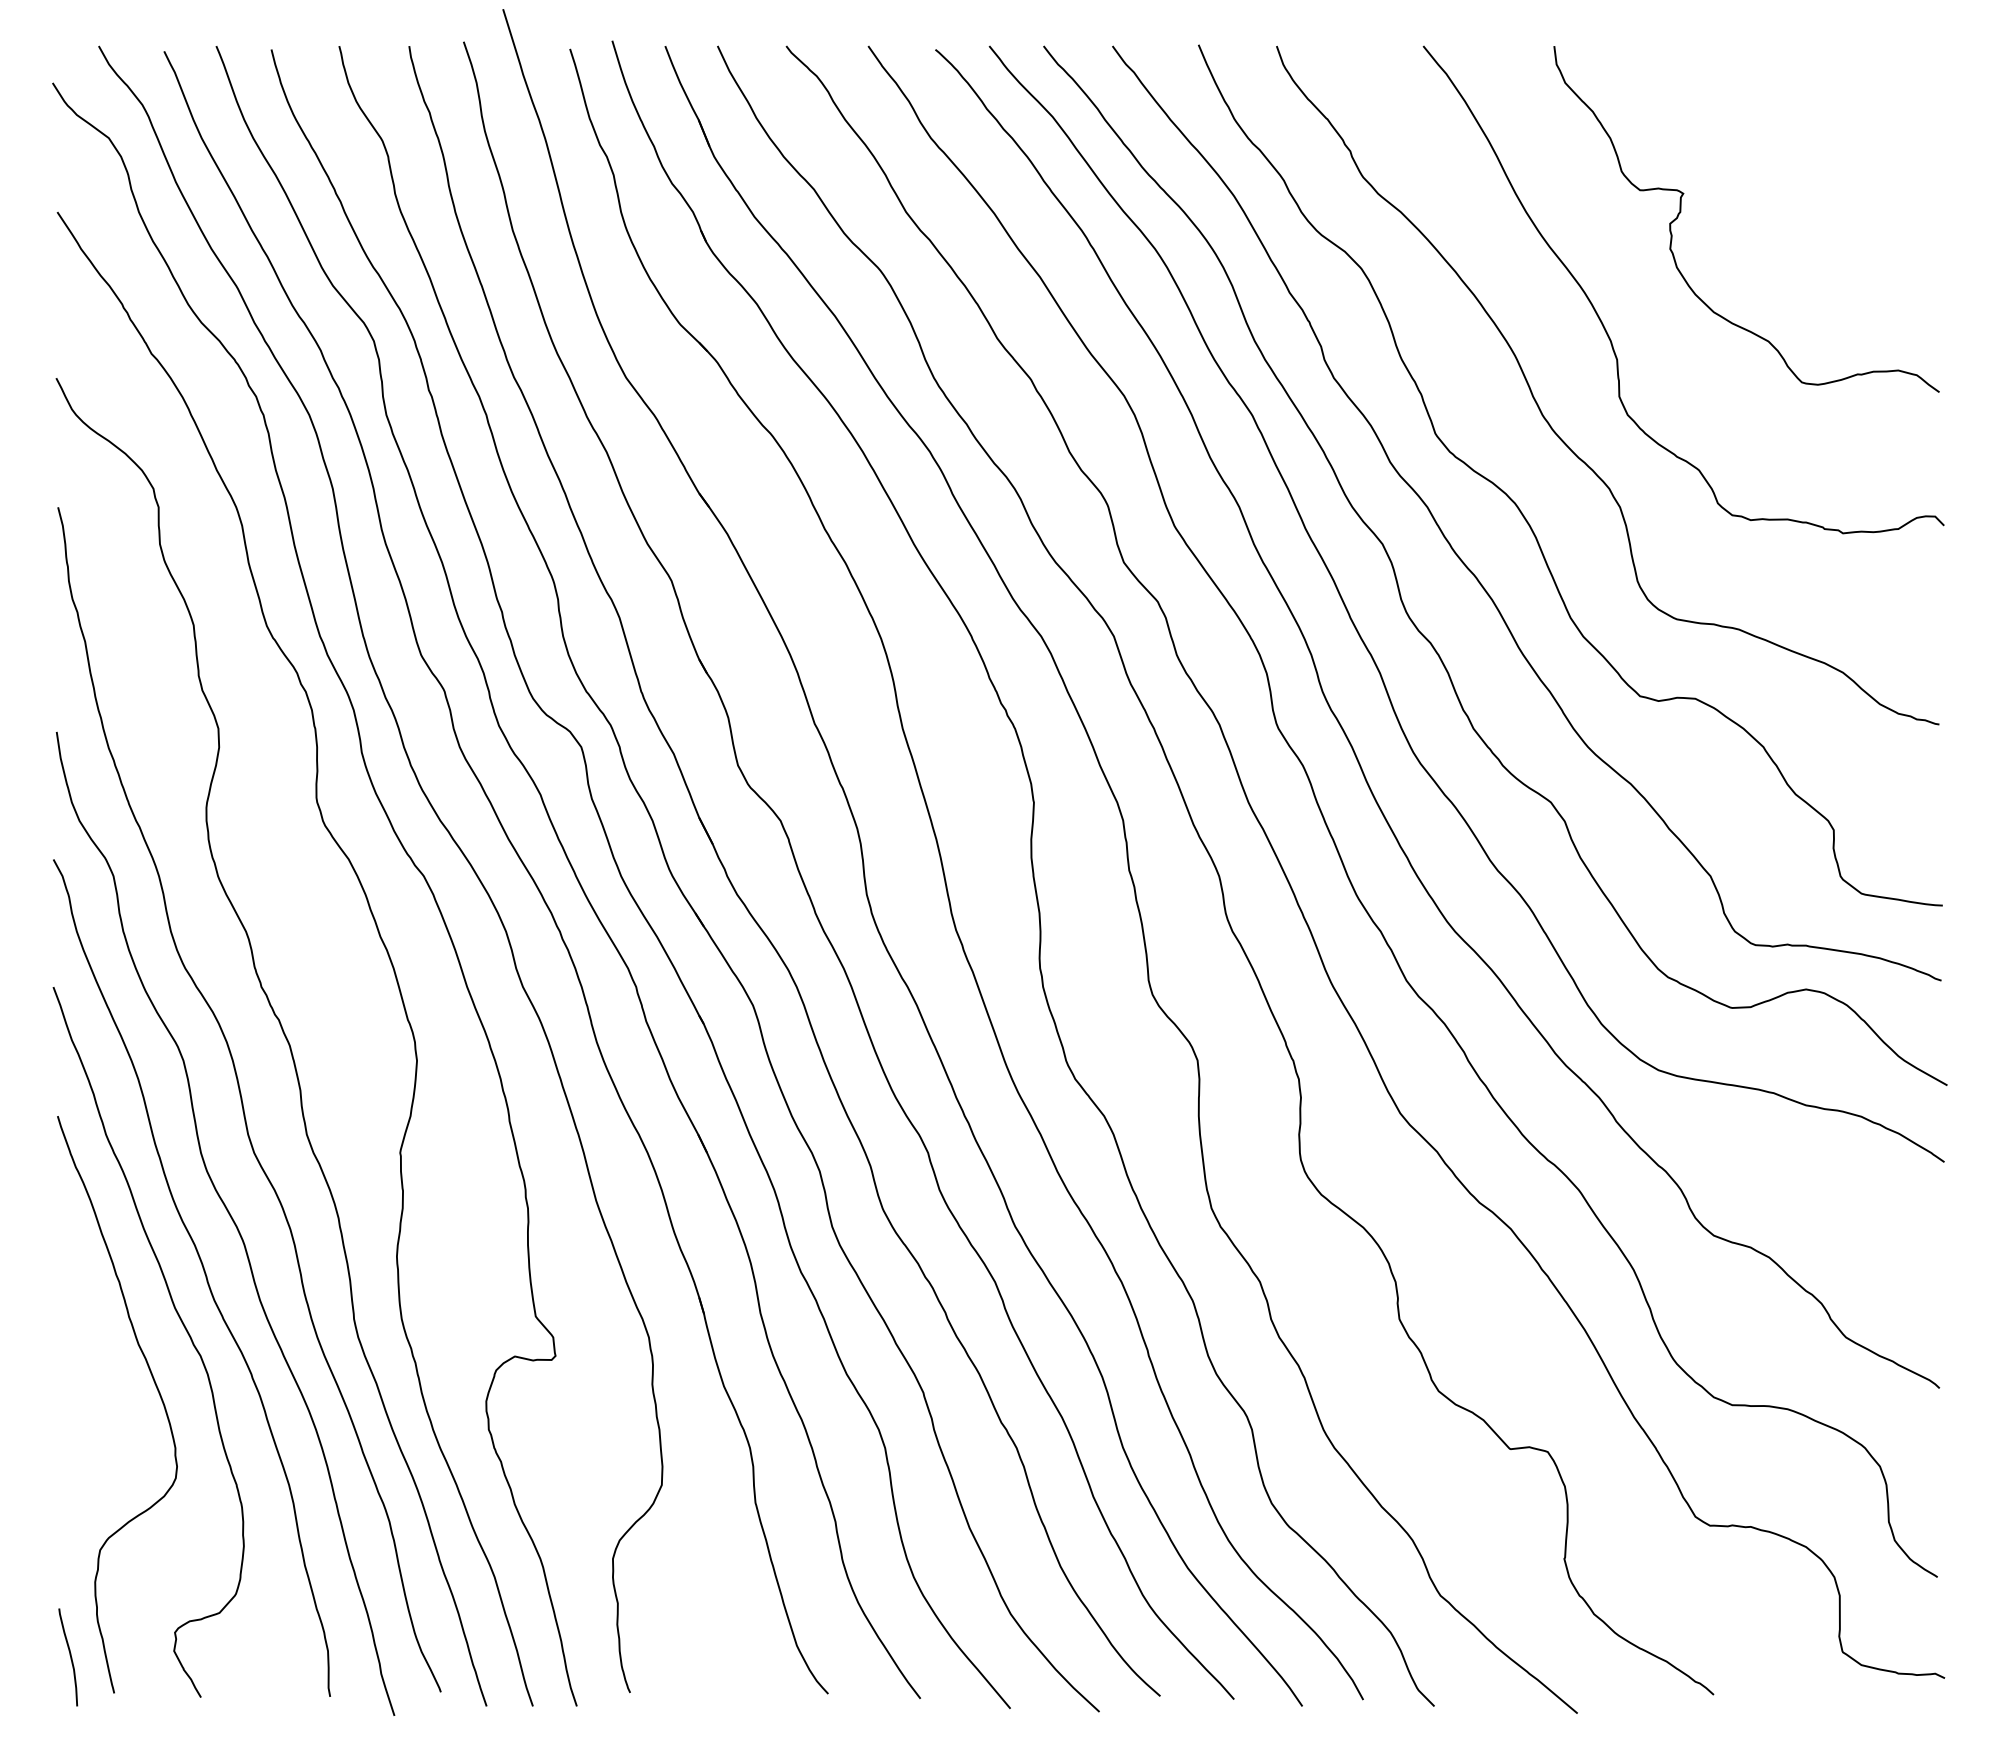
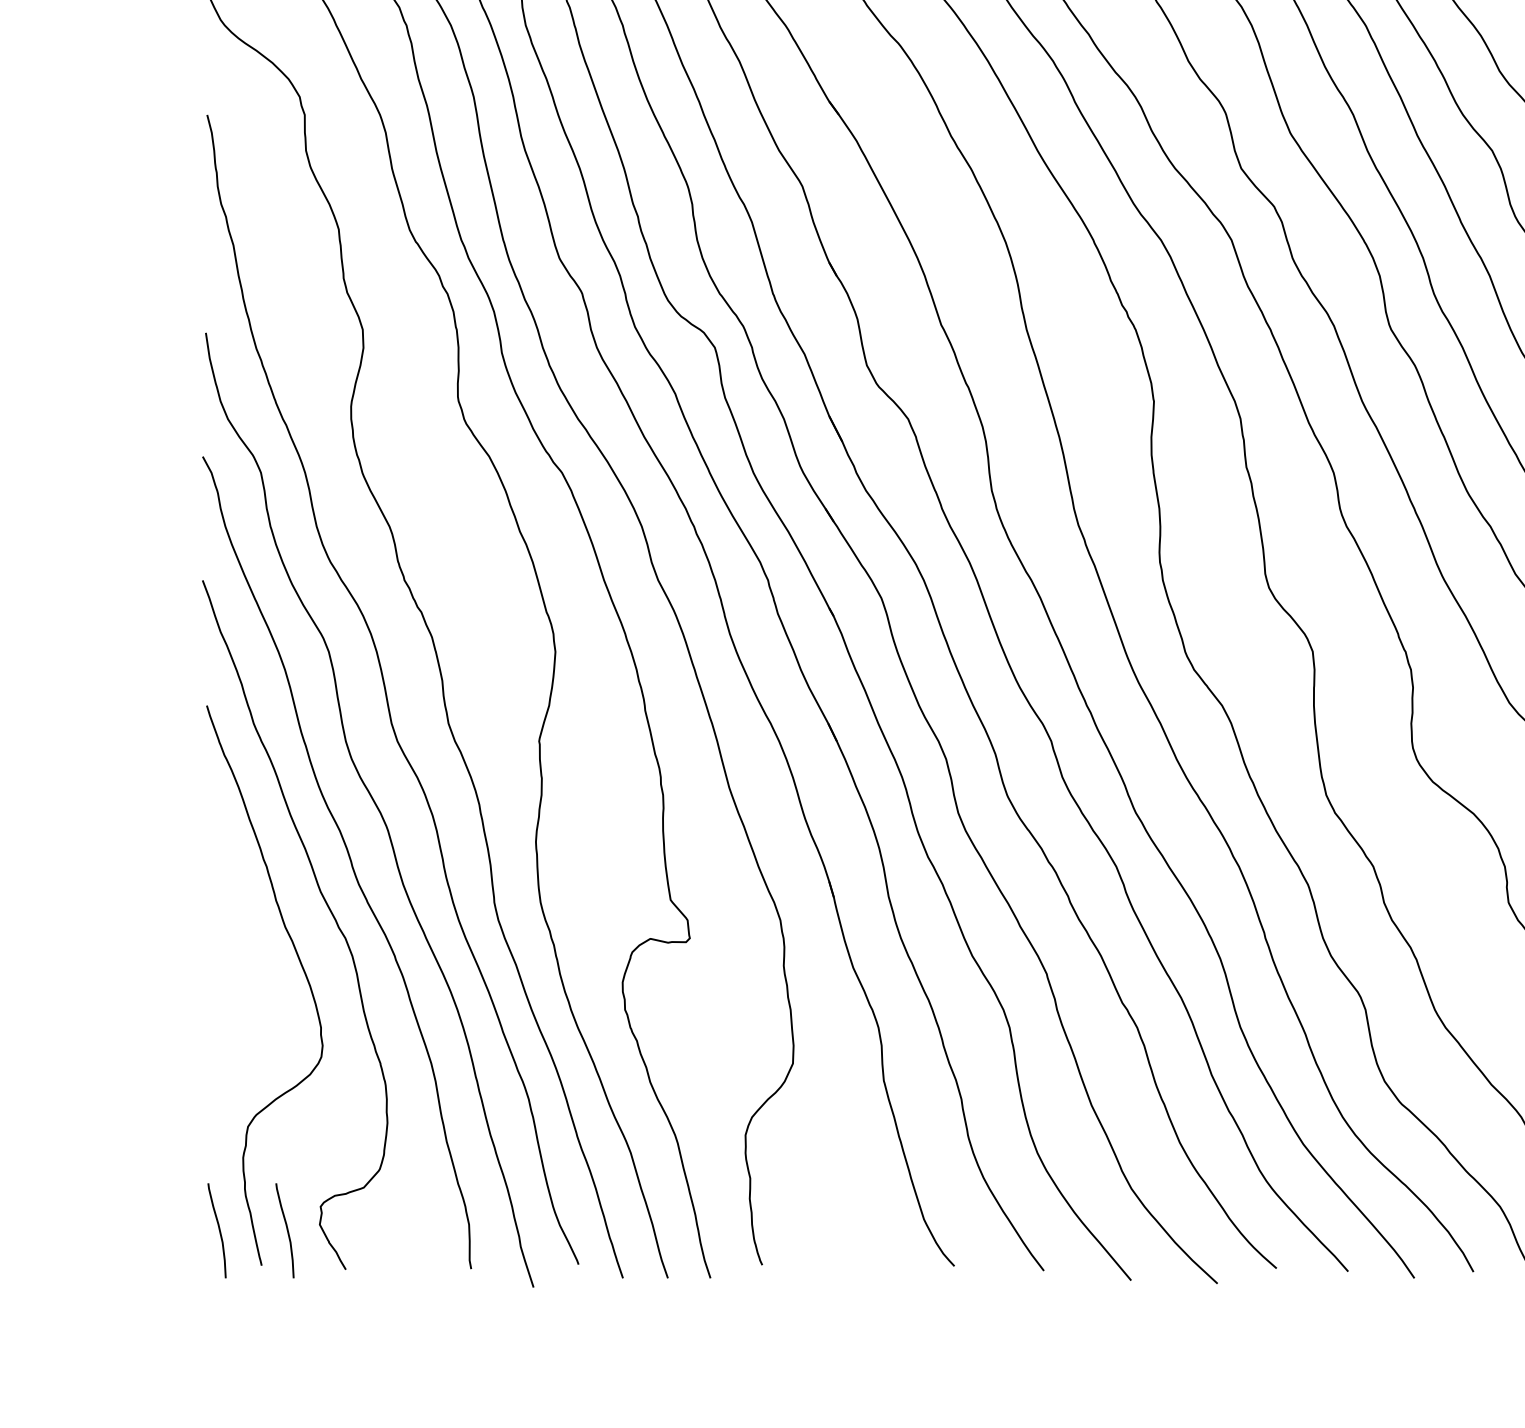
curve: (140, 1657) -> (287, 1230), added

